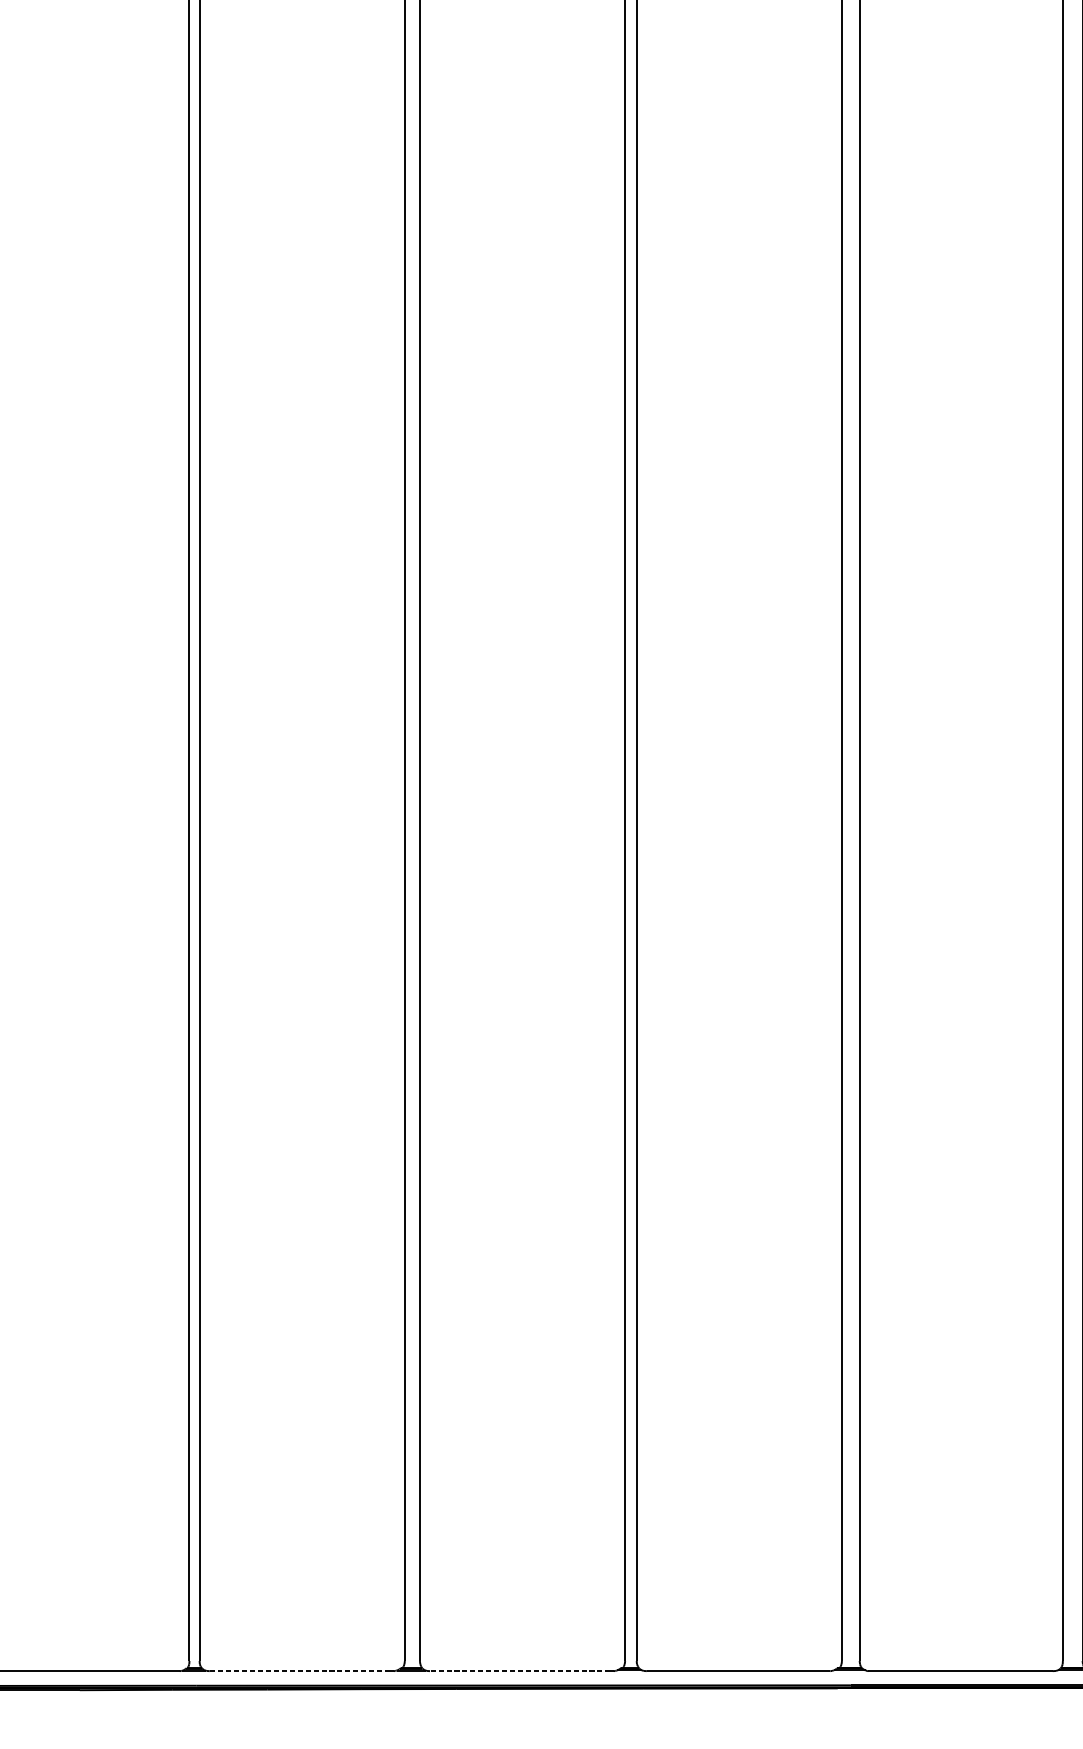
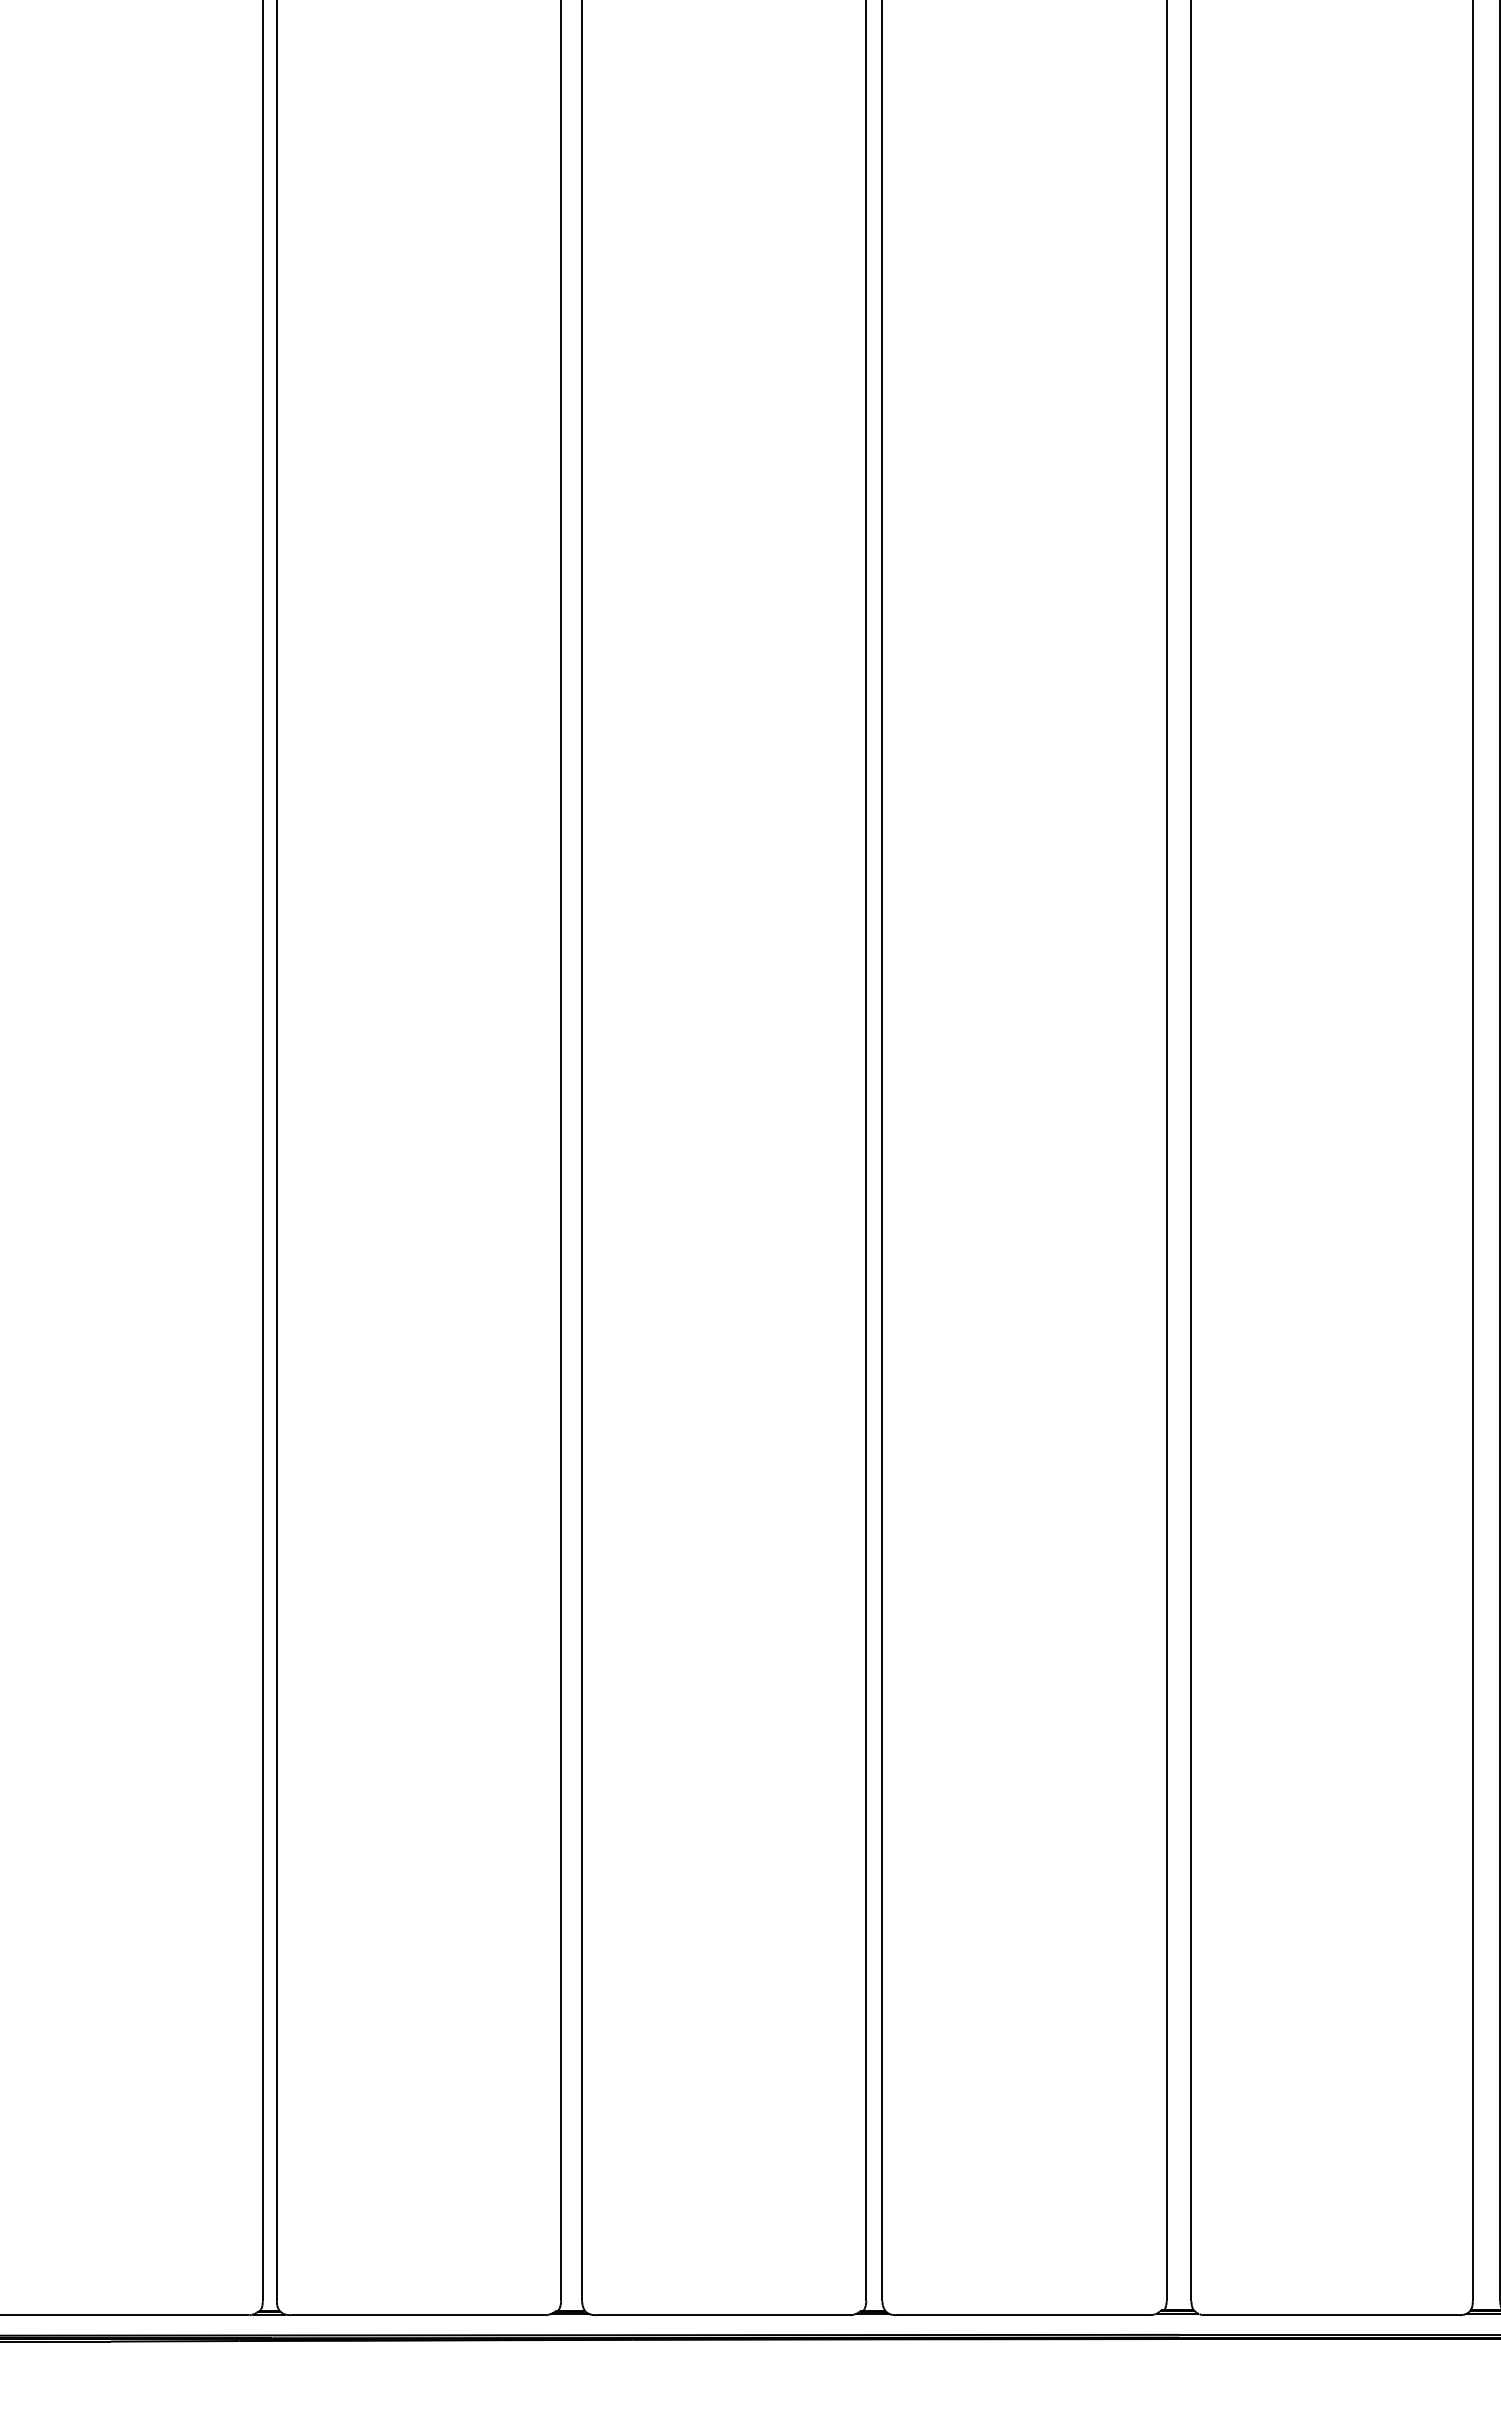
line: (299, 1671) -> (415, 2315), dashed -> solid
line: (520, 1671) -> (721, 2315), dashed -> solid

